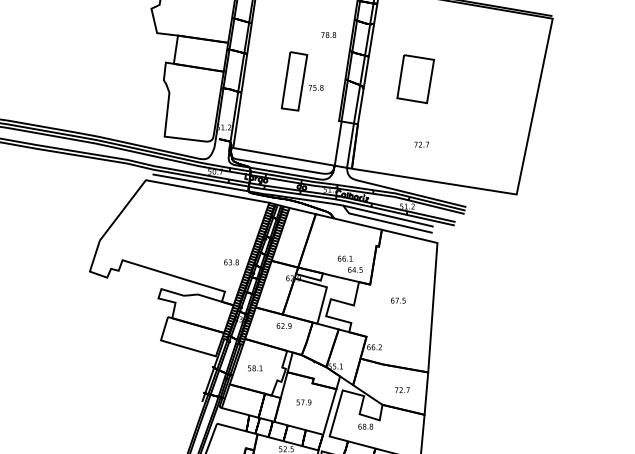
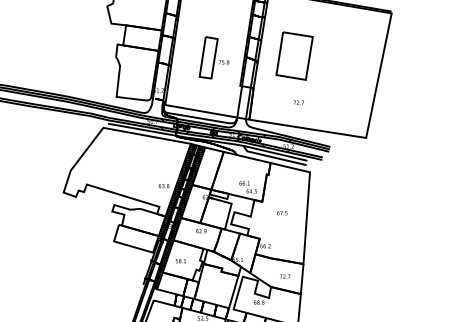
part: (329, 34) -> (233, 24), removed
part: (415, 79) -> (294, 56), size x1.4
part: (304, 402) -> (215, 285), removed

